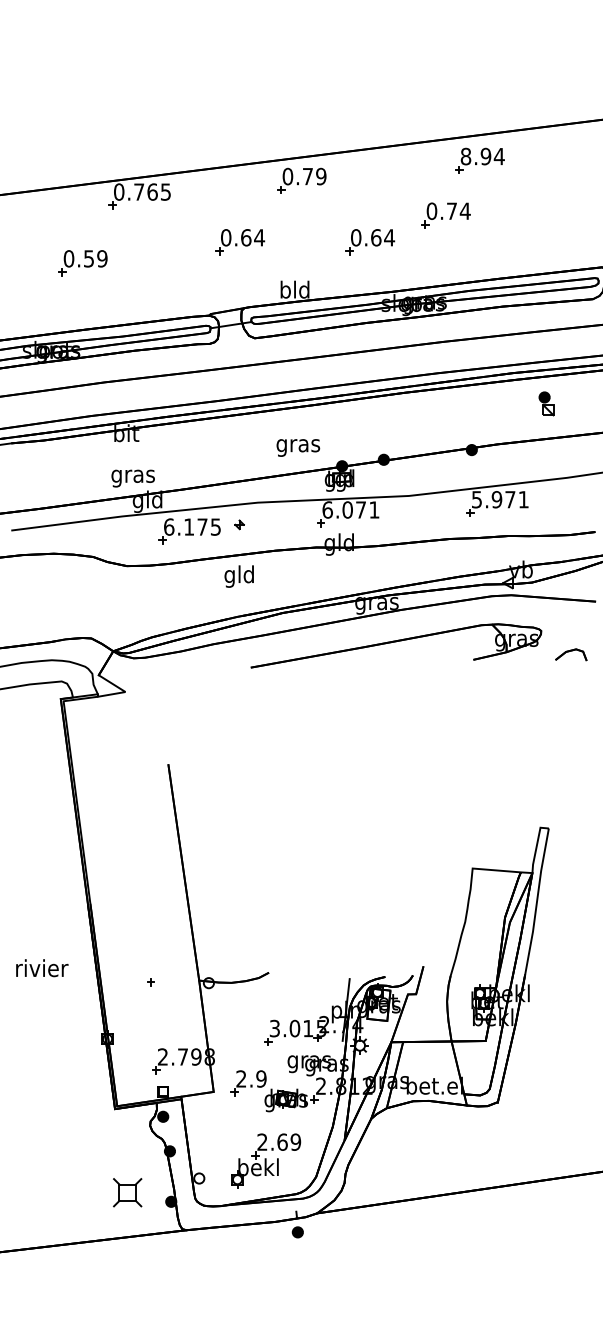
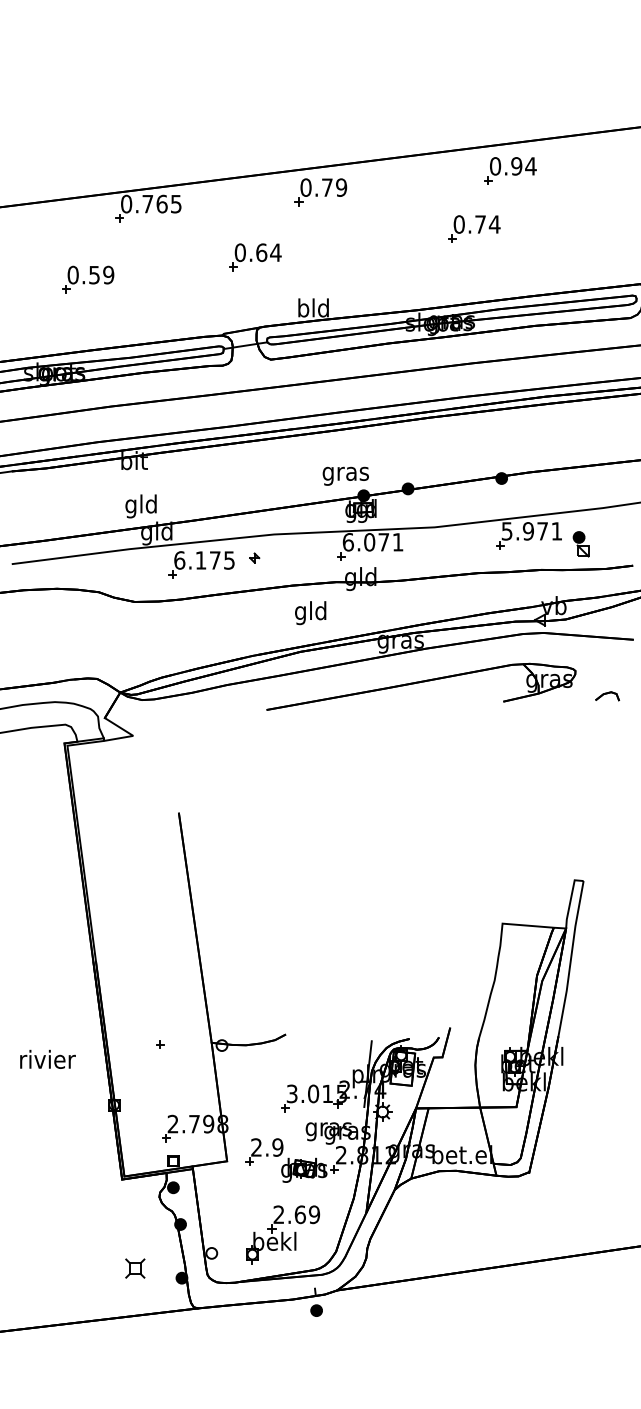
text: (465, 156) -> (494, 166), 8.94 -> 0.94
part: (370, 242) -> (393, 257), removed
part: (546, 403) -> (581, 543), moved
text: (298, 447) -> (346, 475), moved
text: (132, 476) -> (140, 506), gras -> gld
text: (238, 576) -> (309, 613), moved
part: (571, 654) -> (607, 695), size x0.71
text: (42, 968) -> (48, 1059), moved
part: (126, 1192) -> (134, 1268), size x0.62

